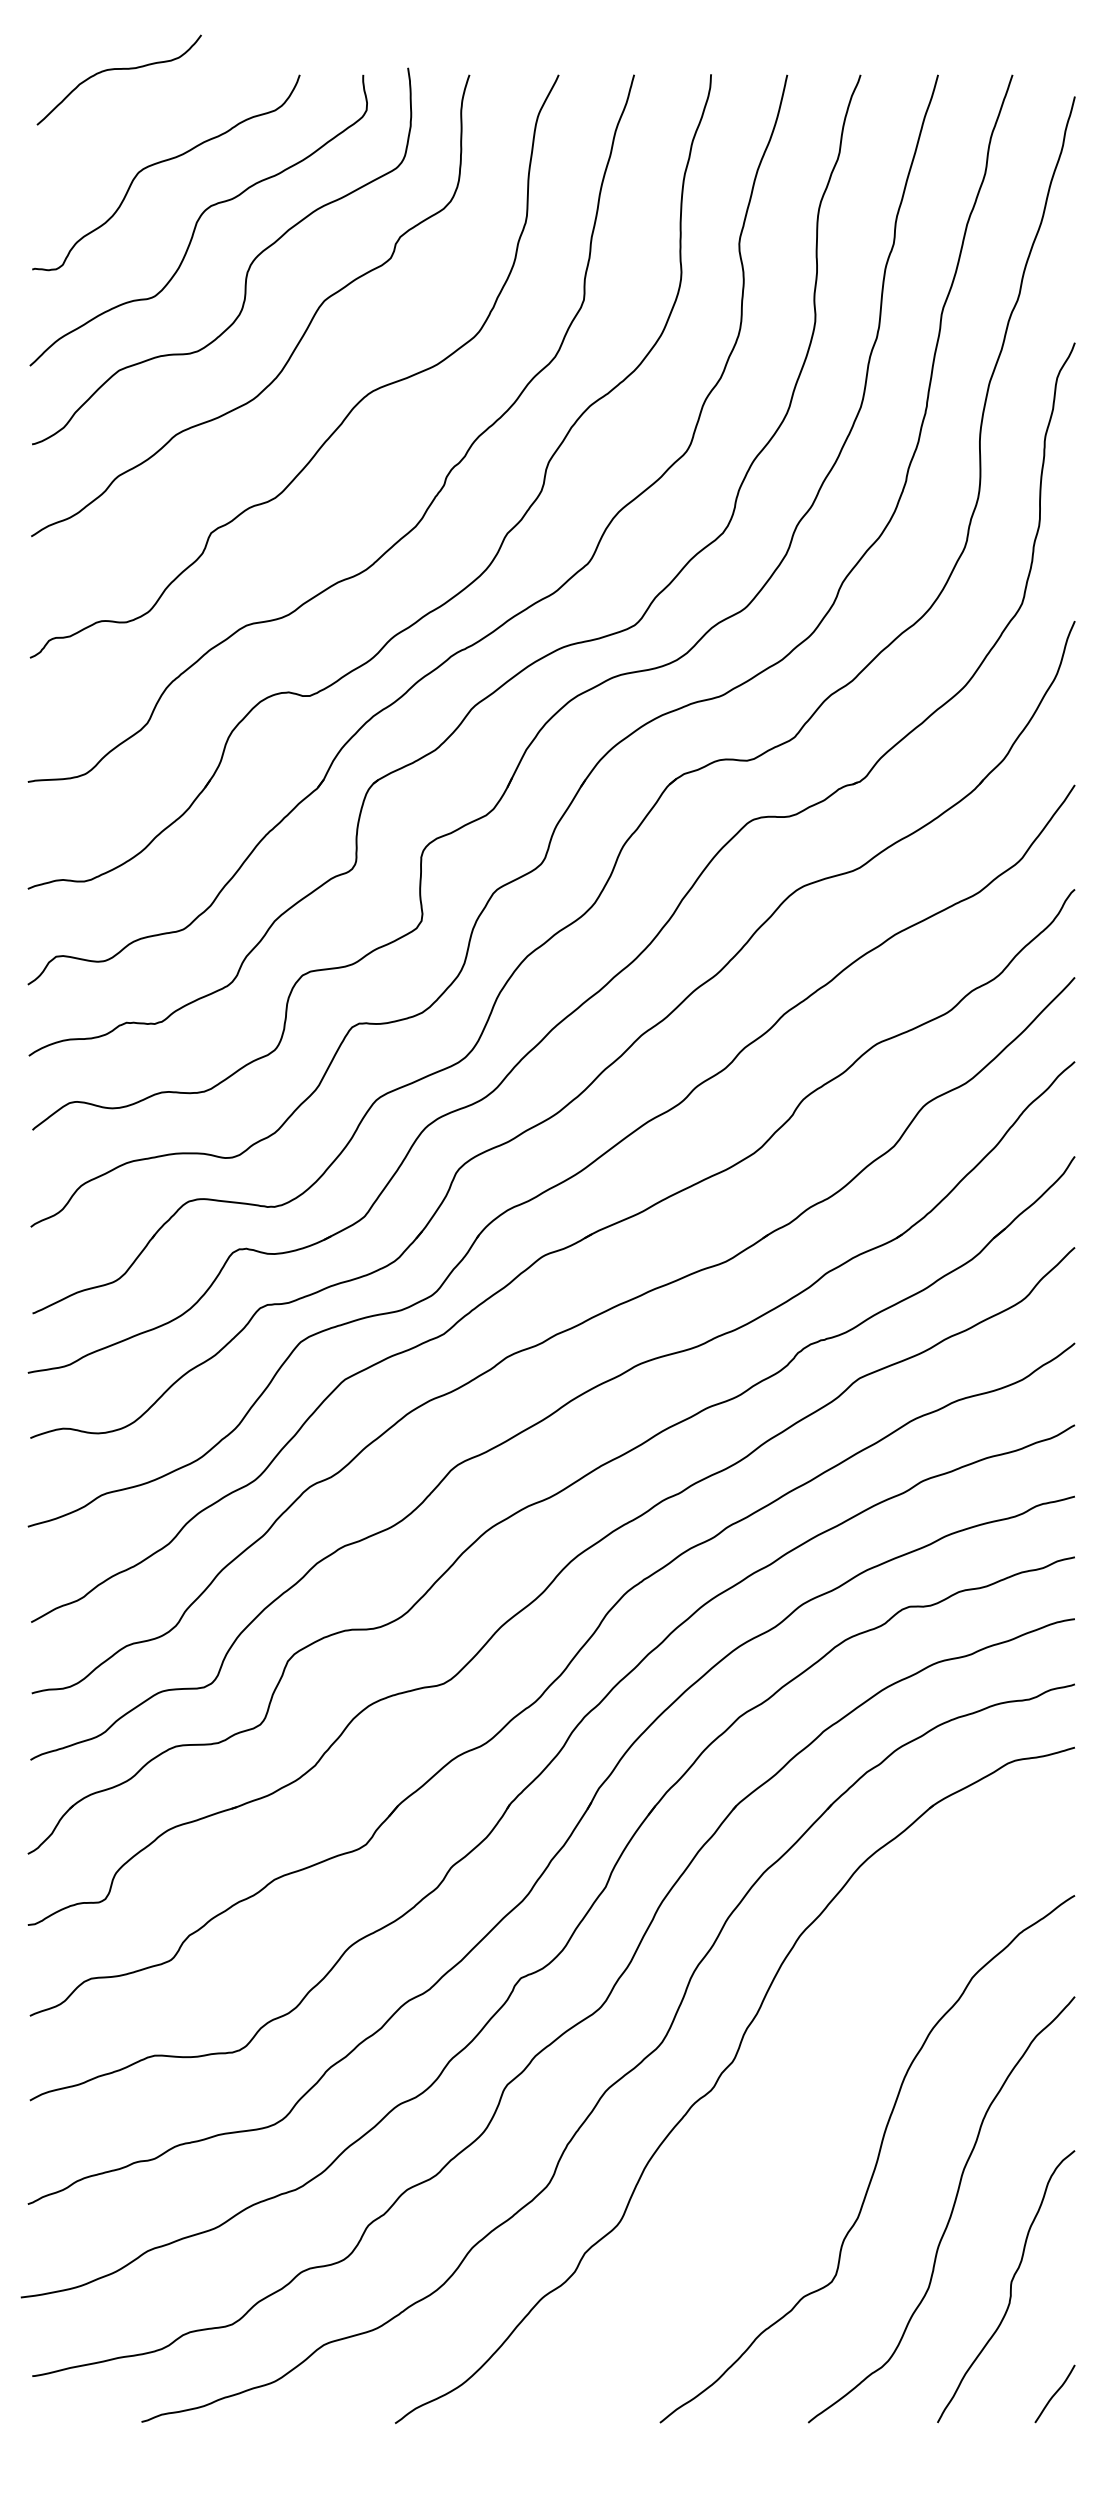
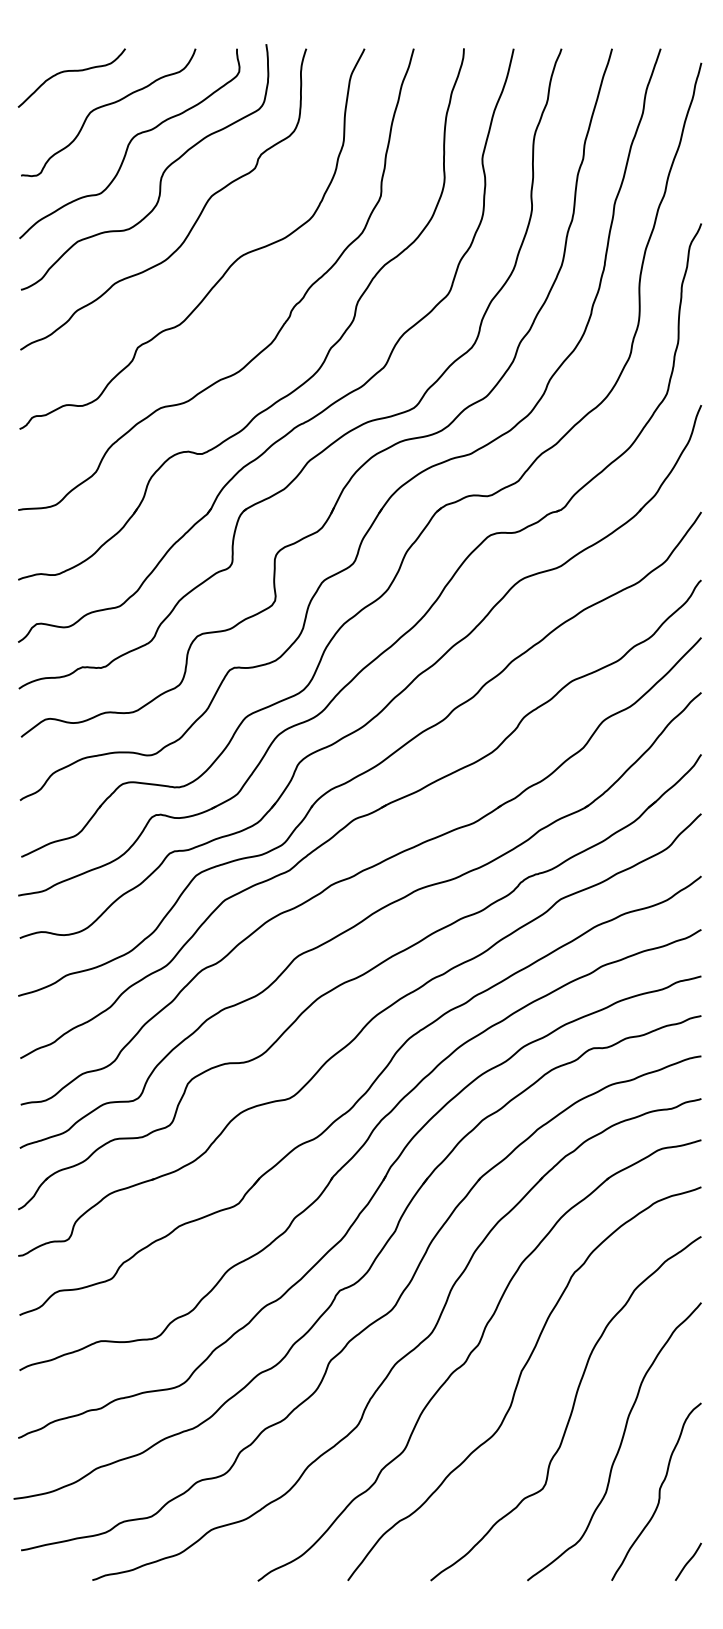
curve: (118, 69) -> (71, 71), moved
curve: (796, 2117) -> (519, 1381), added

